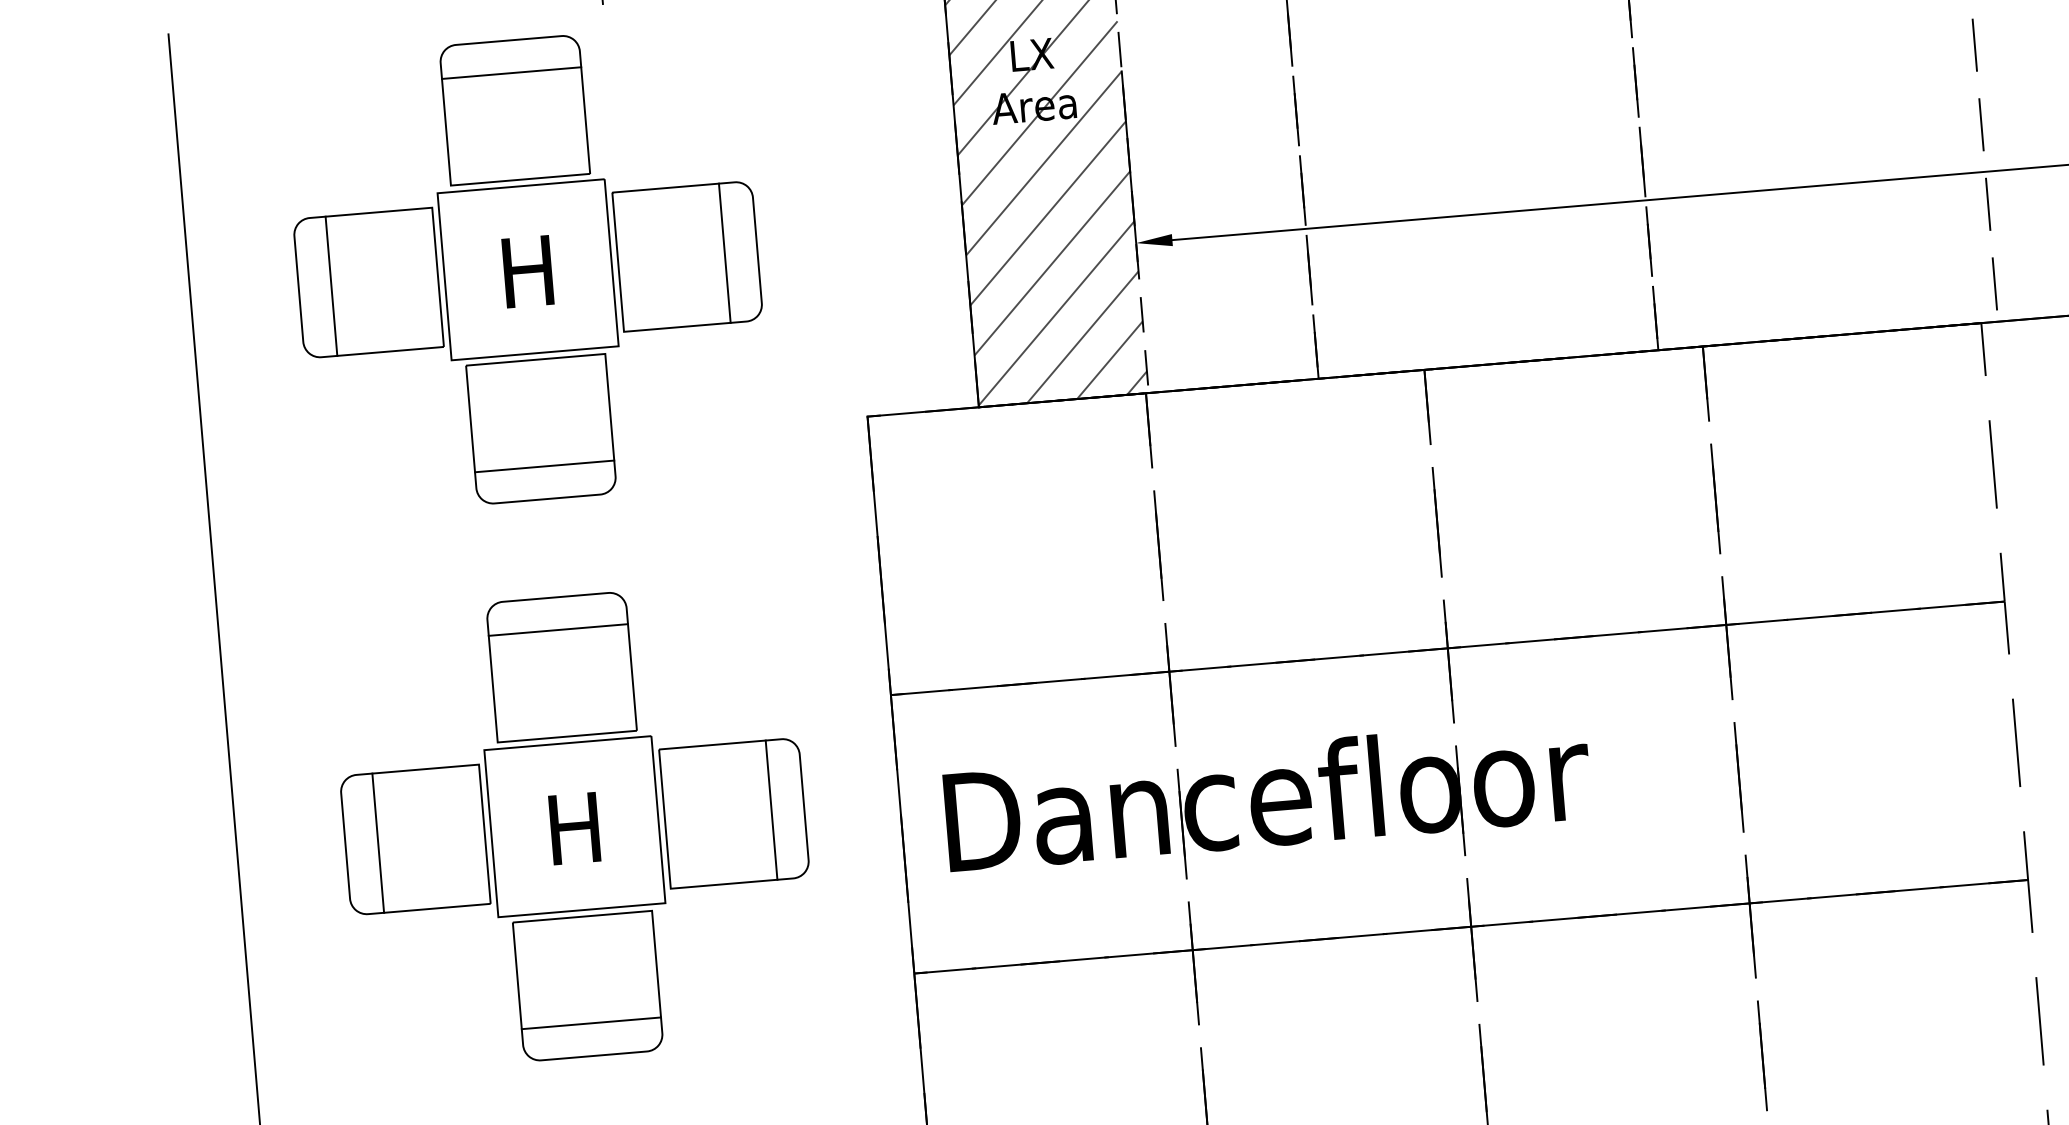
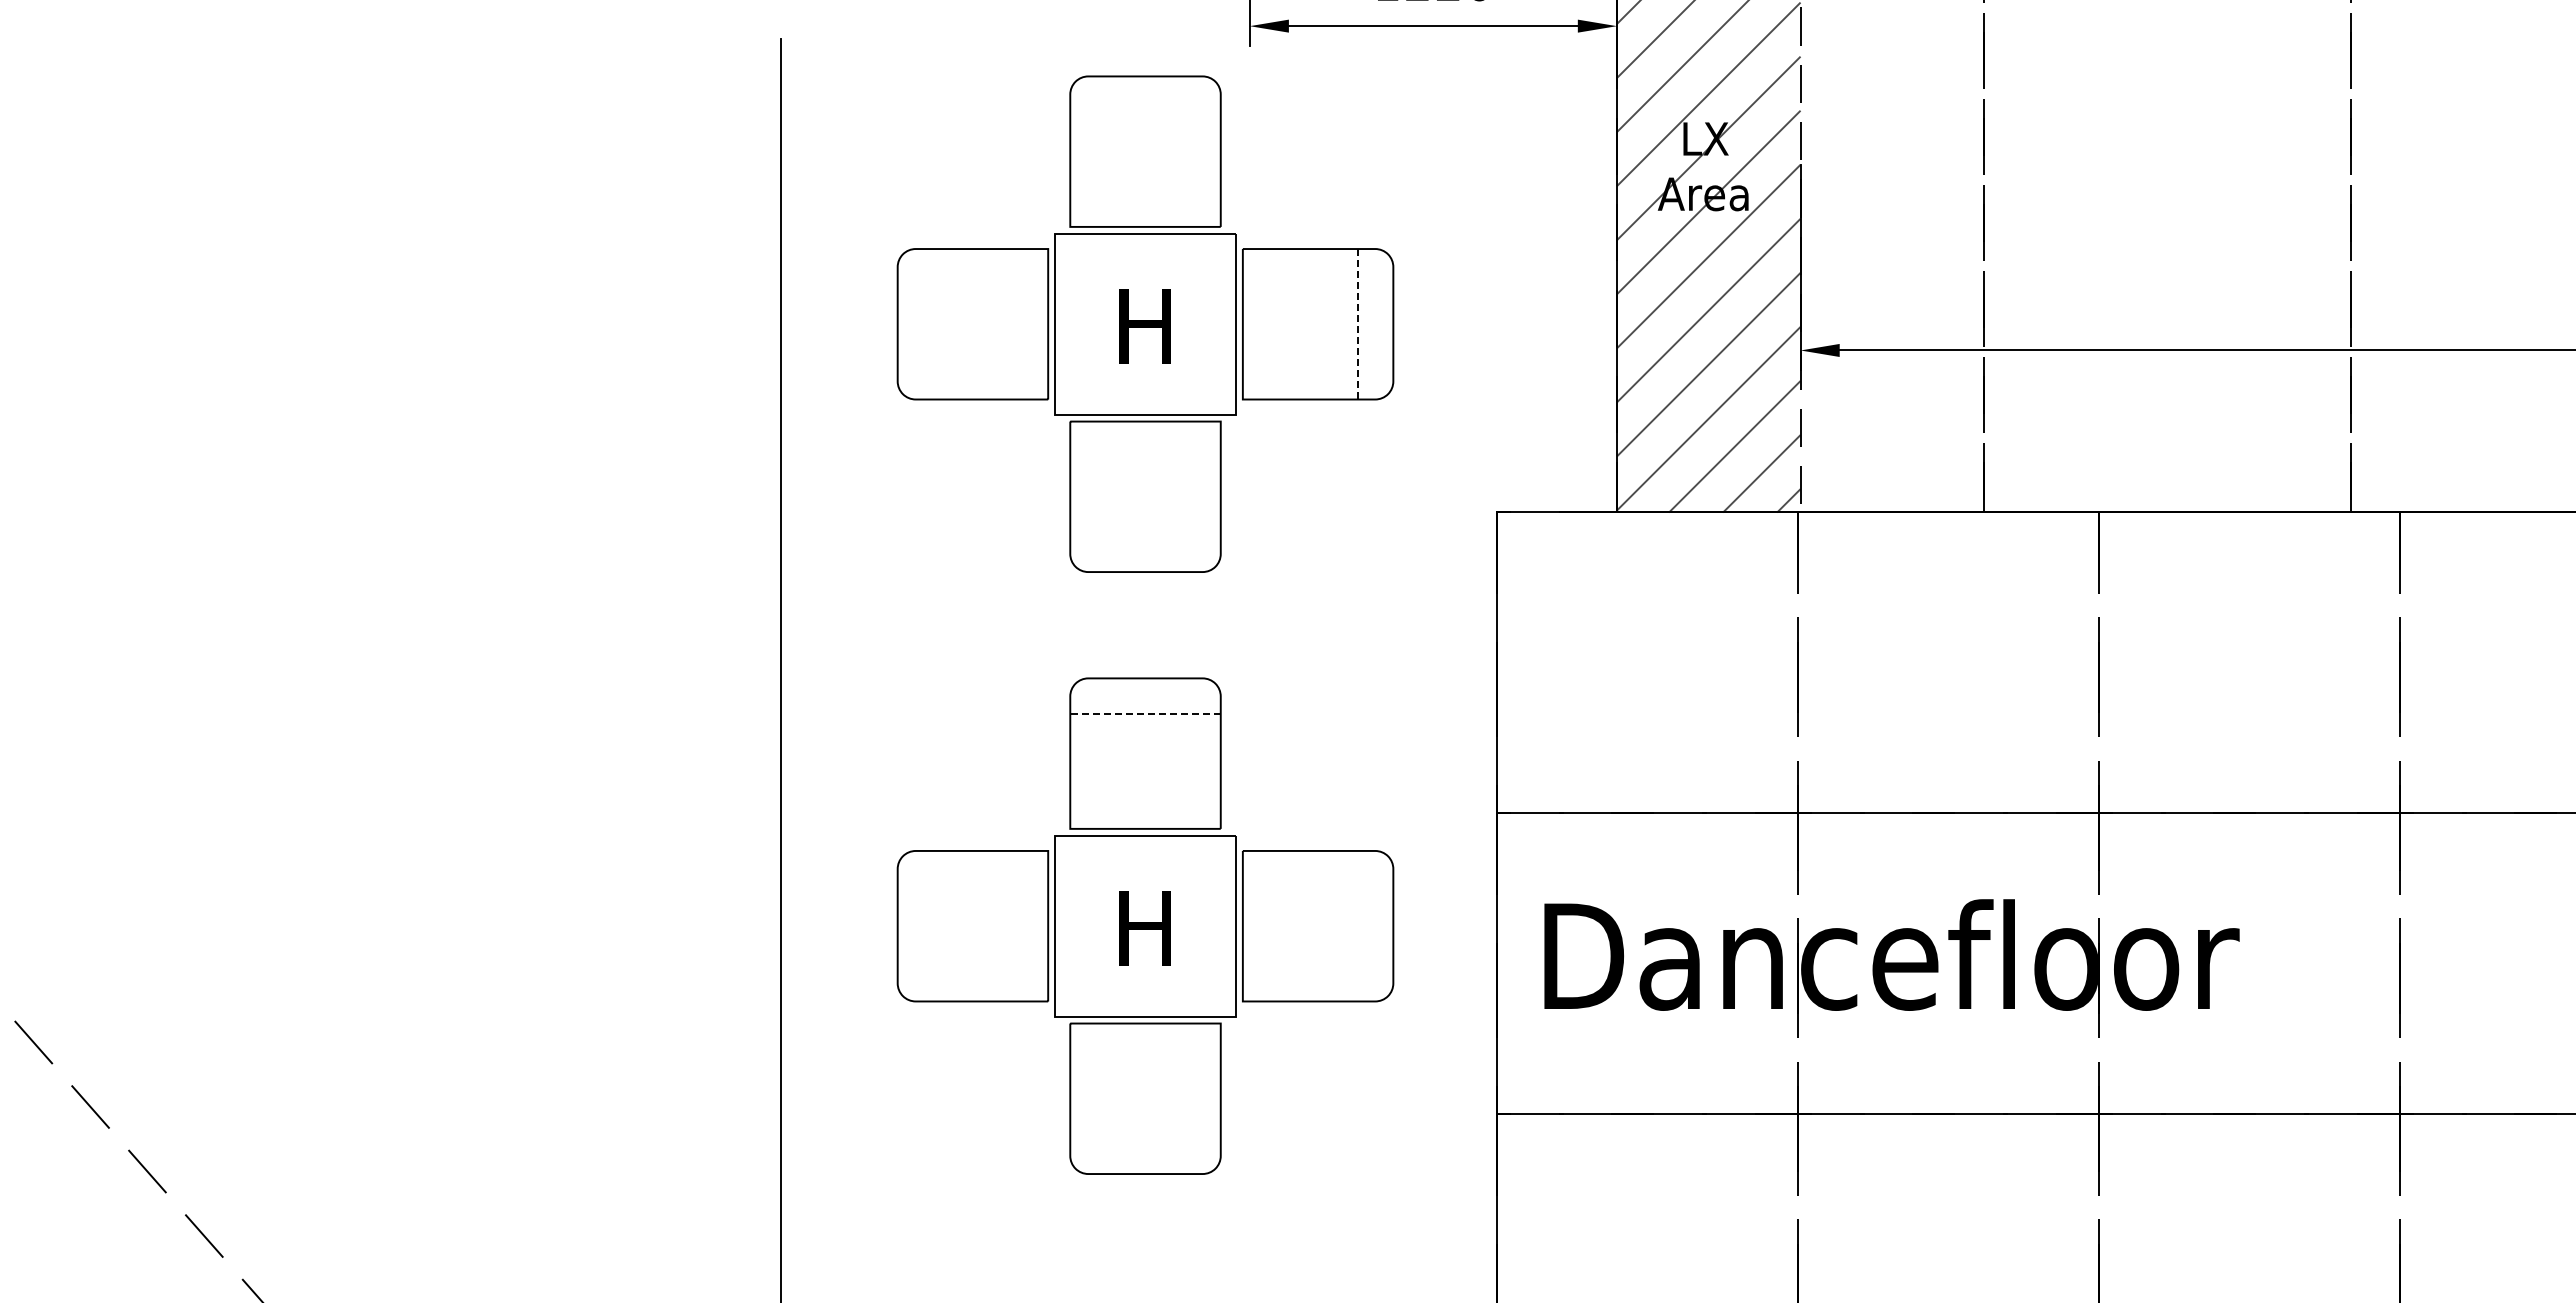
line: (511, 72) -> (1145, 111), removed
line: (725, 253) -> (1358, 324), solid -> dashed
line: (331, 286) -> (932, 324), removed
line: (544, 466) -> (1145, 536), removed
line: (558, 629) -> (1145, 713), solid -> dashed
line: (771, 809) -> (1358, 925), removed
line: (377, 842) -> (932, 925), removed
line: (591, 1023) -> (1145, 1138), removed

